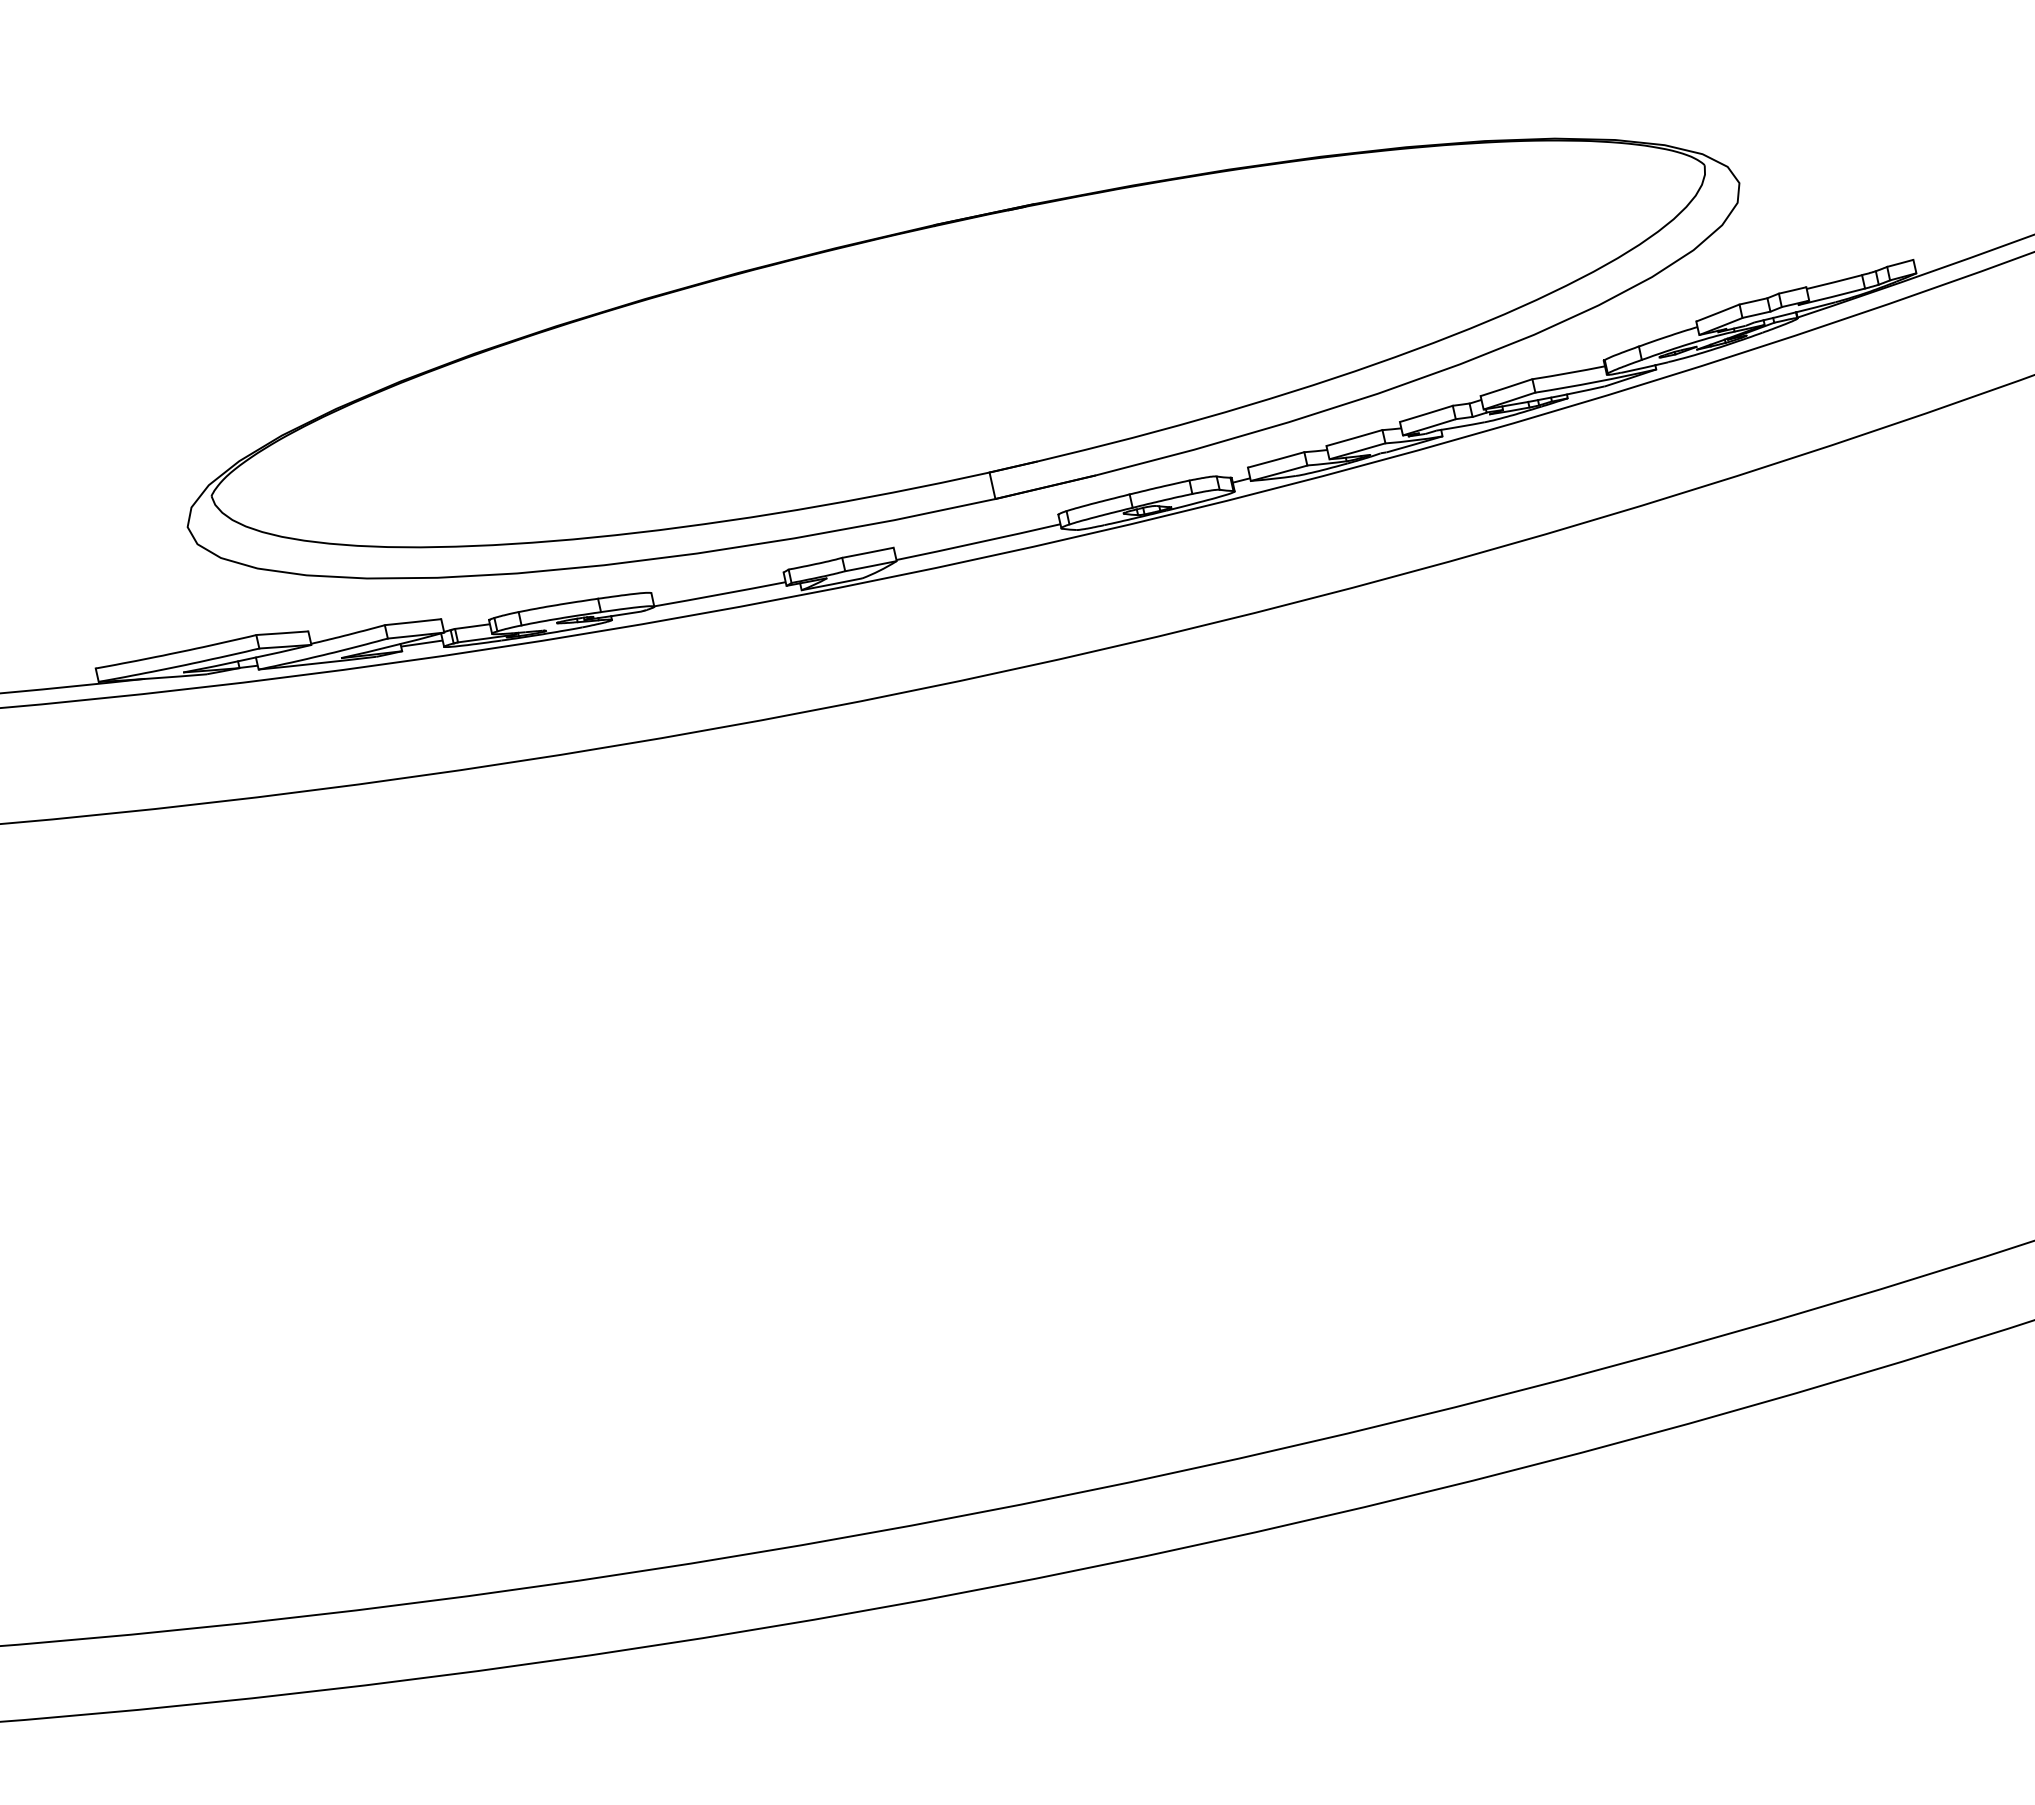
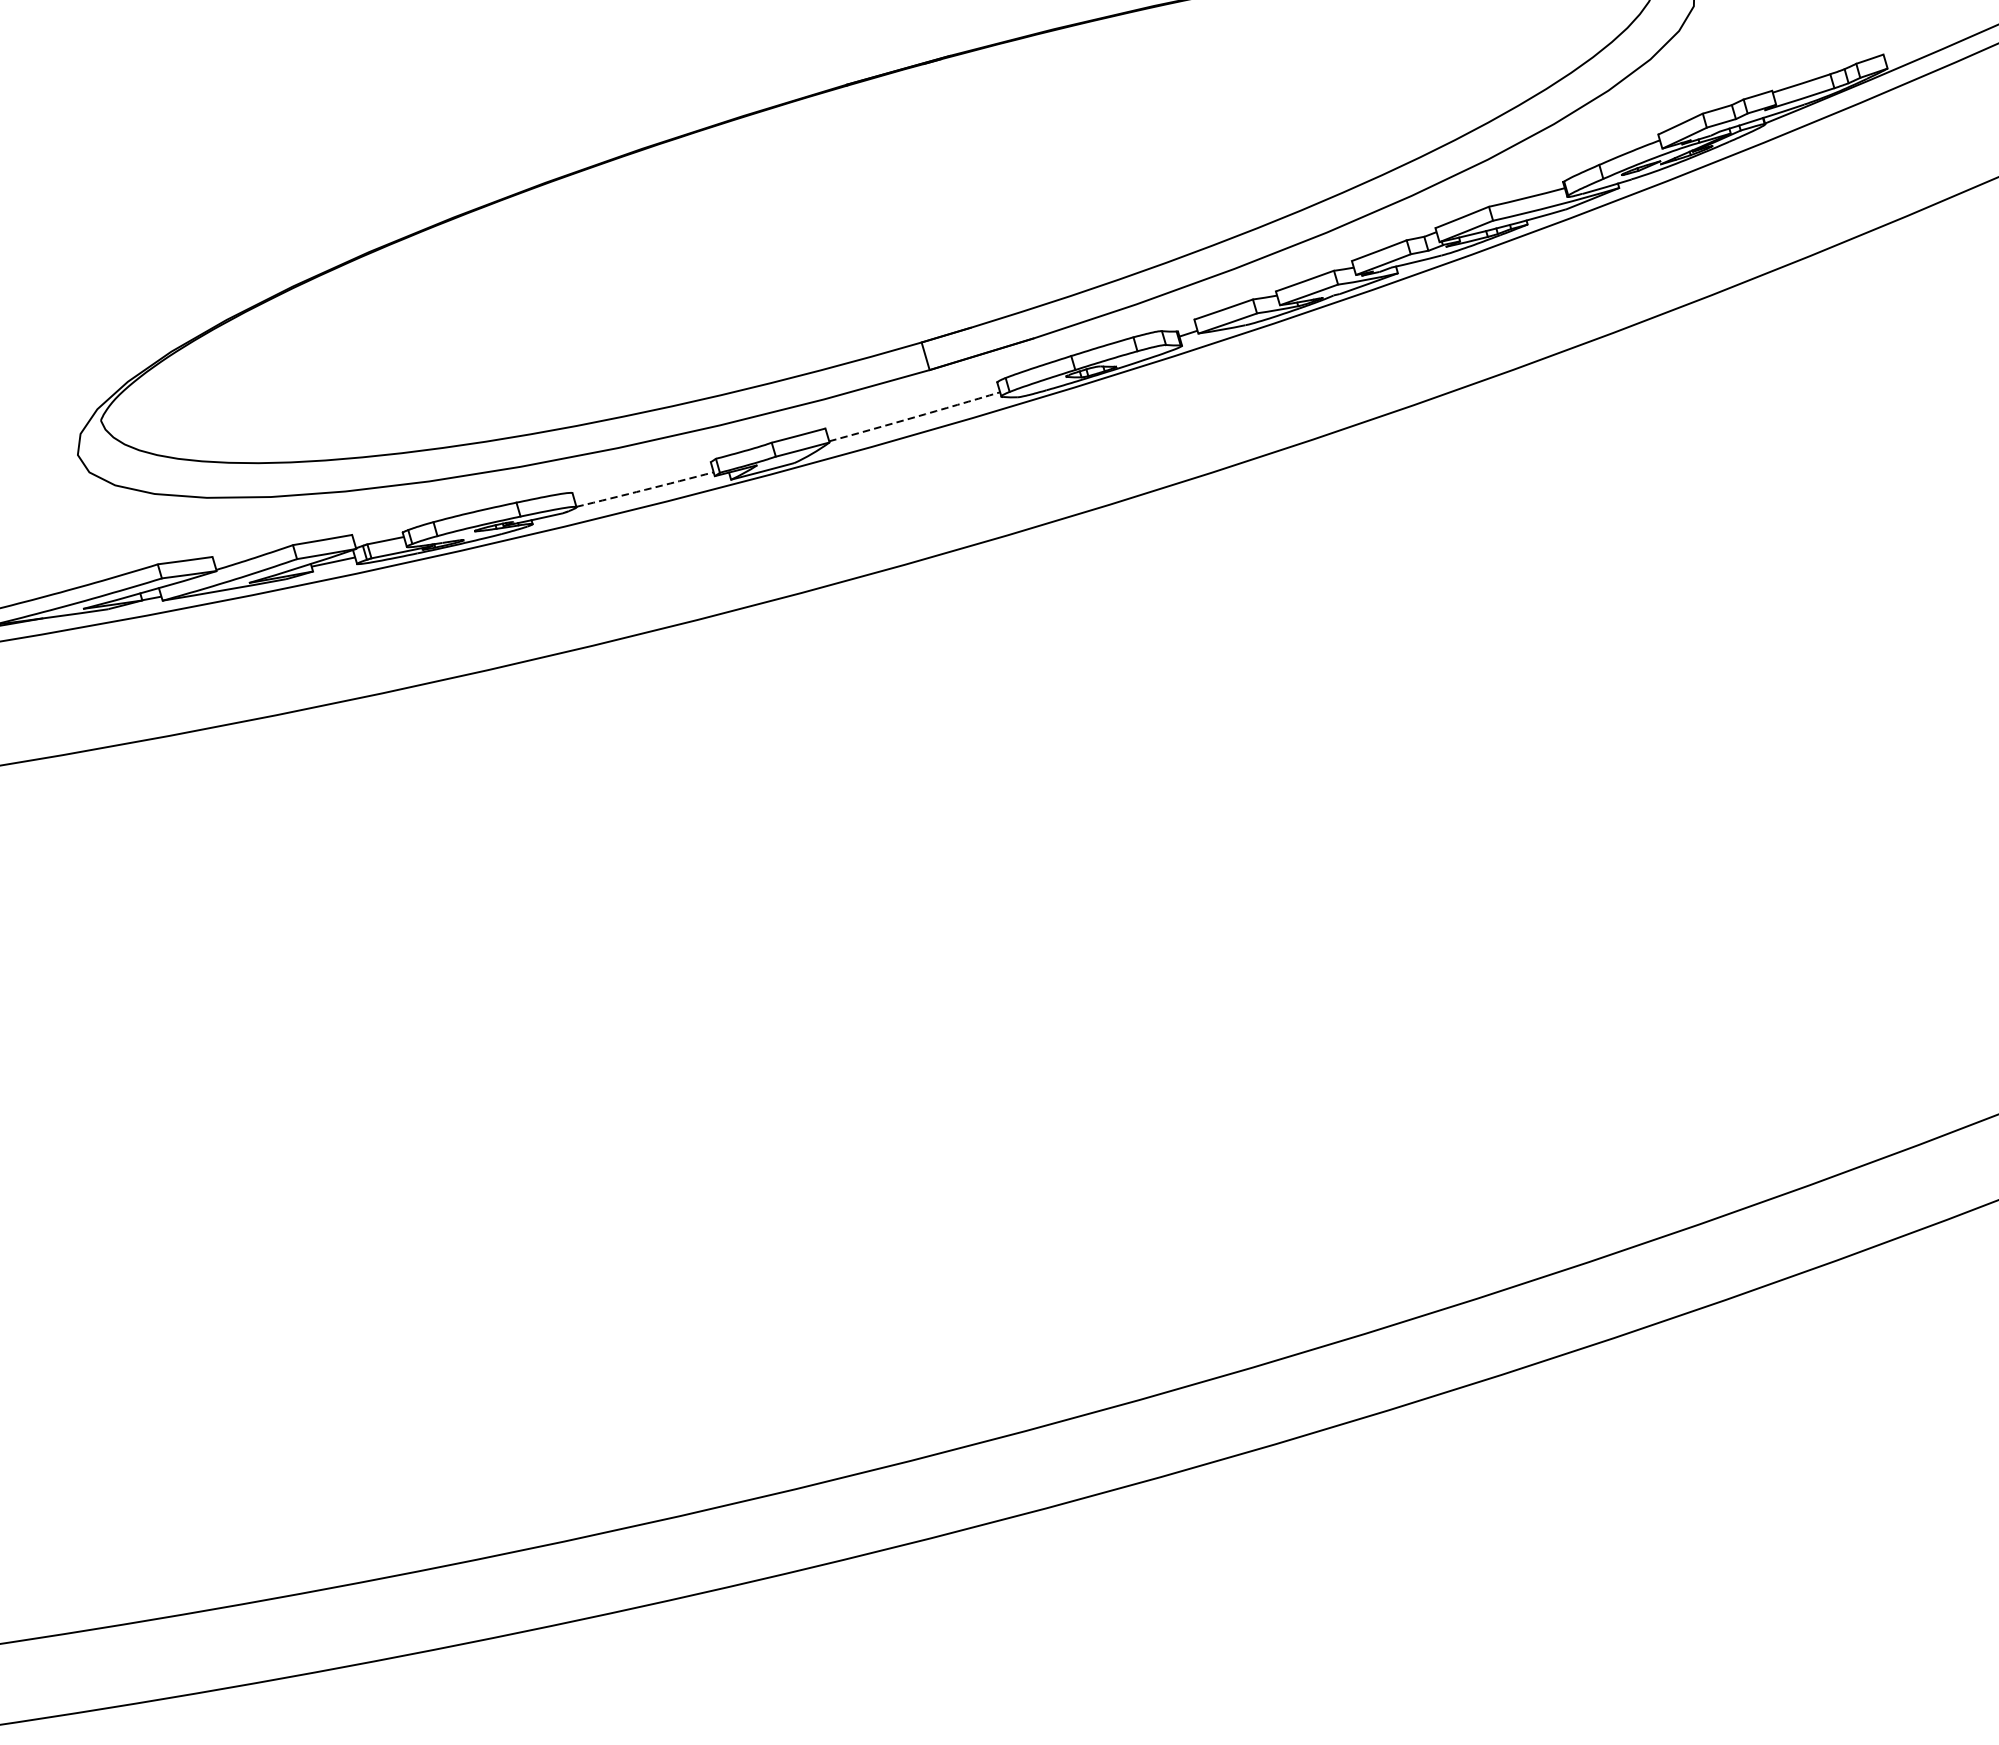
arc: (978, 542) -> (914, 417), solid -> dashed
arc: (720, 594) -> (645, 489), solid -> dashed

